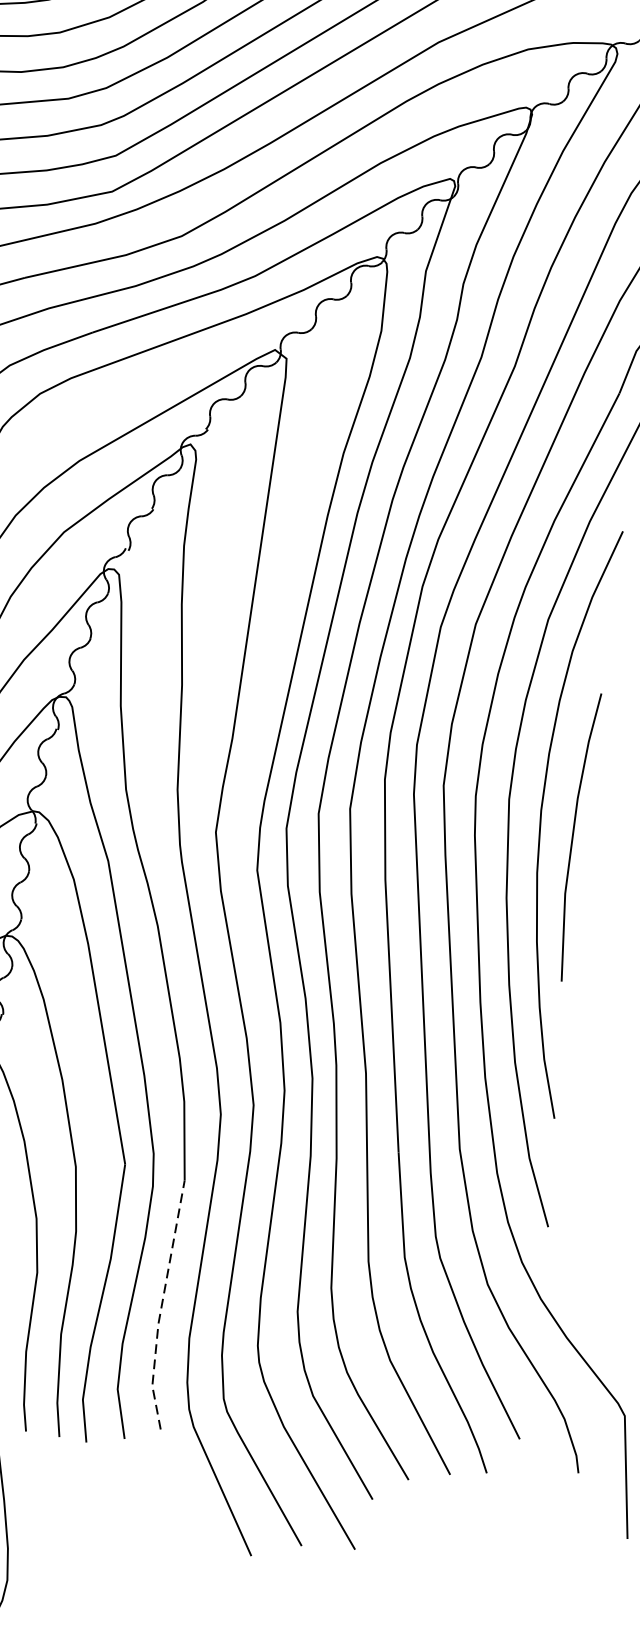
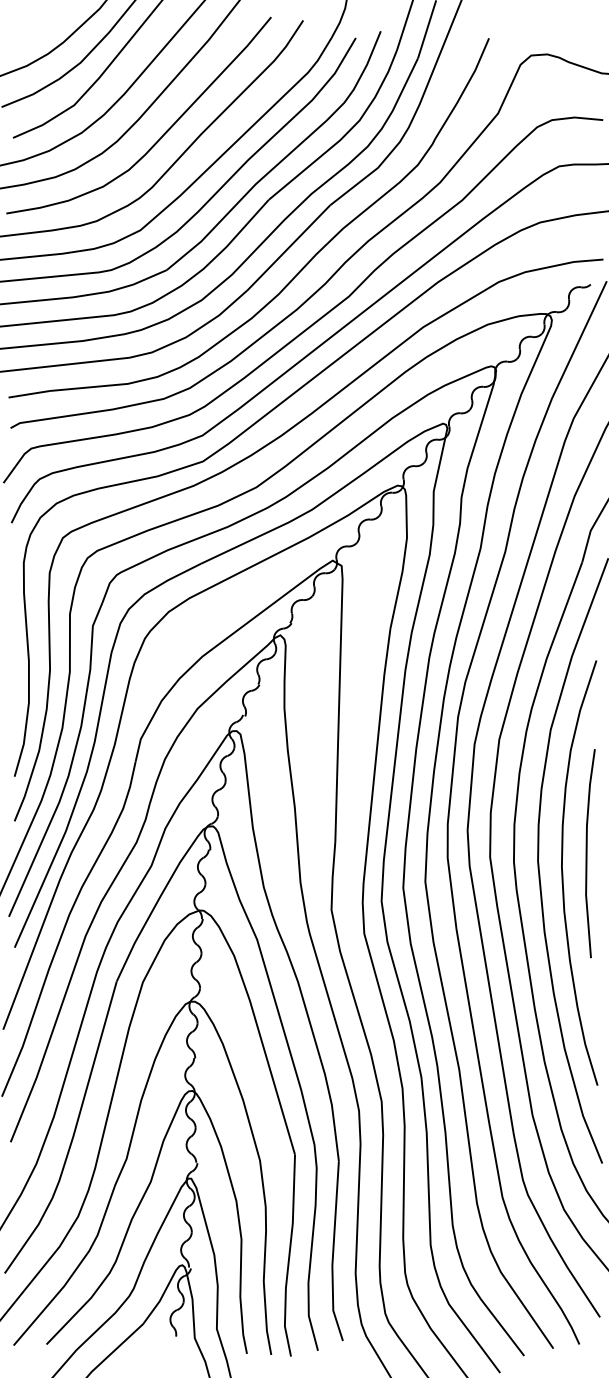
line: (574, 836) -> (587, 853), moved
line: (162, 1305) -> (333, 1252), dashed -> solid

